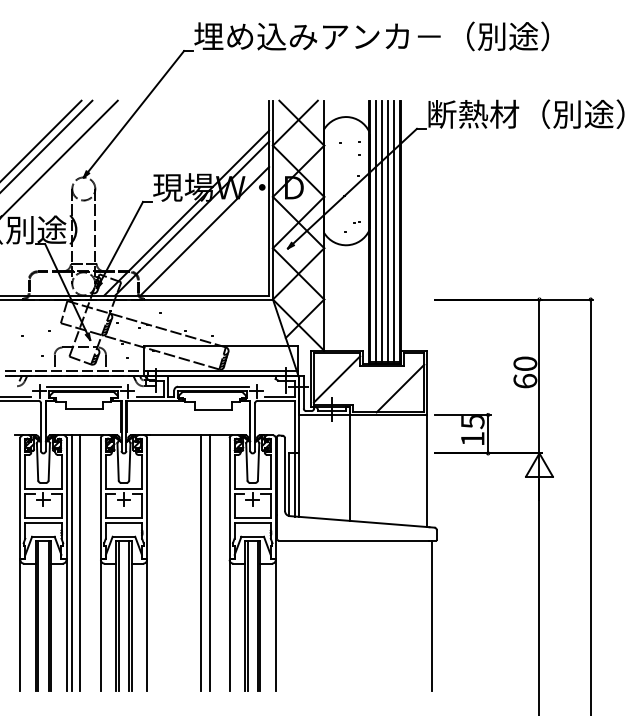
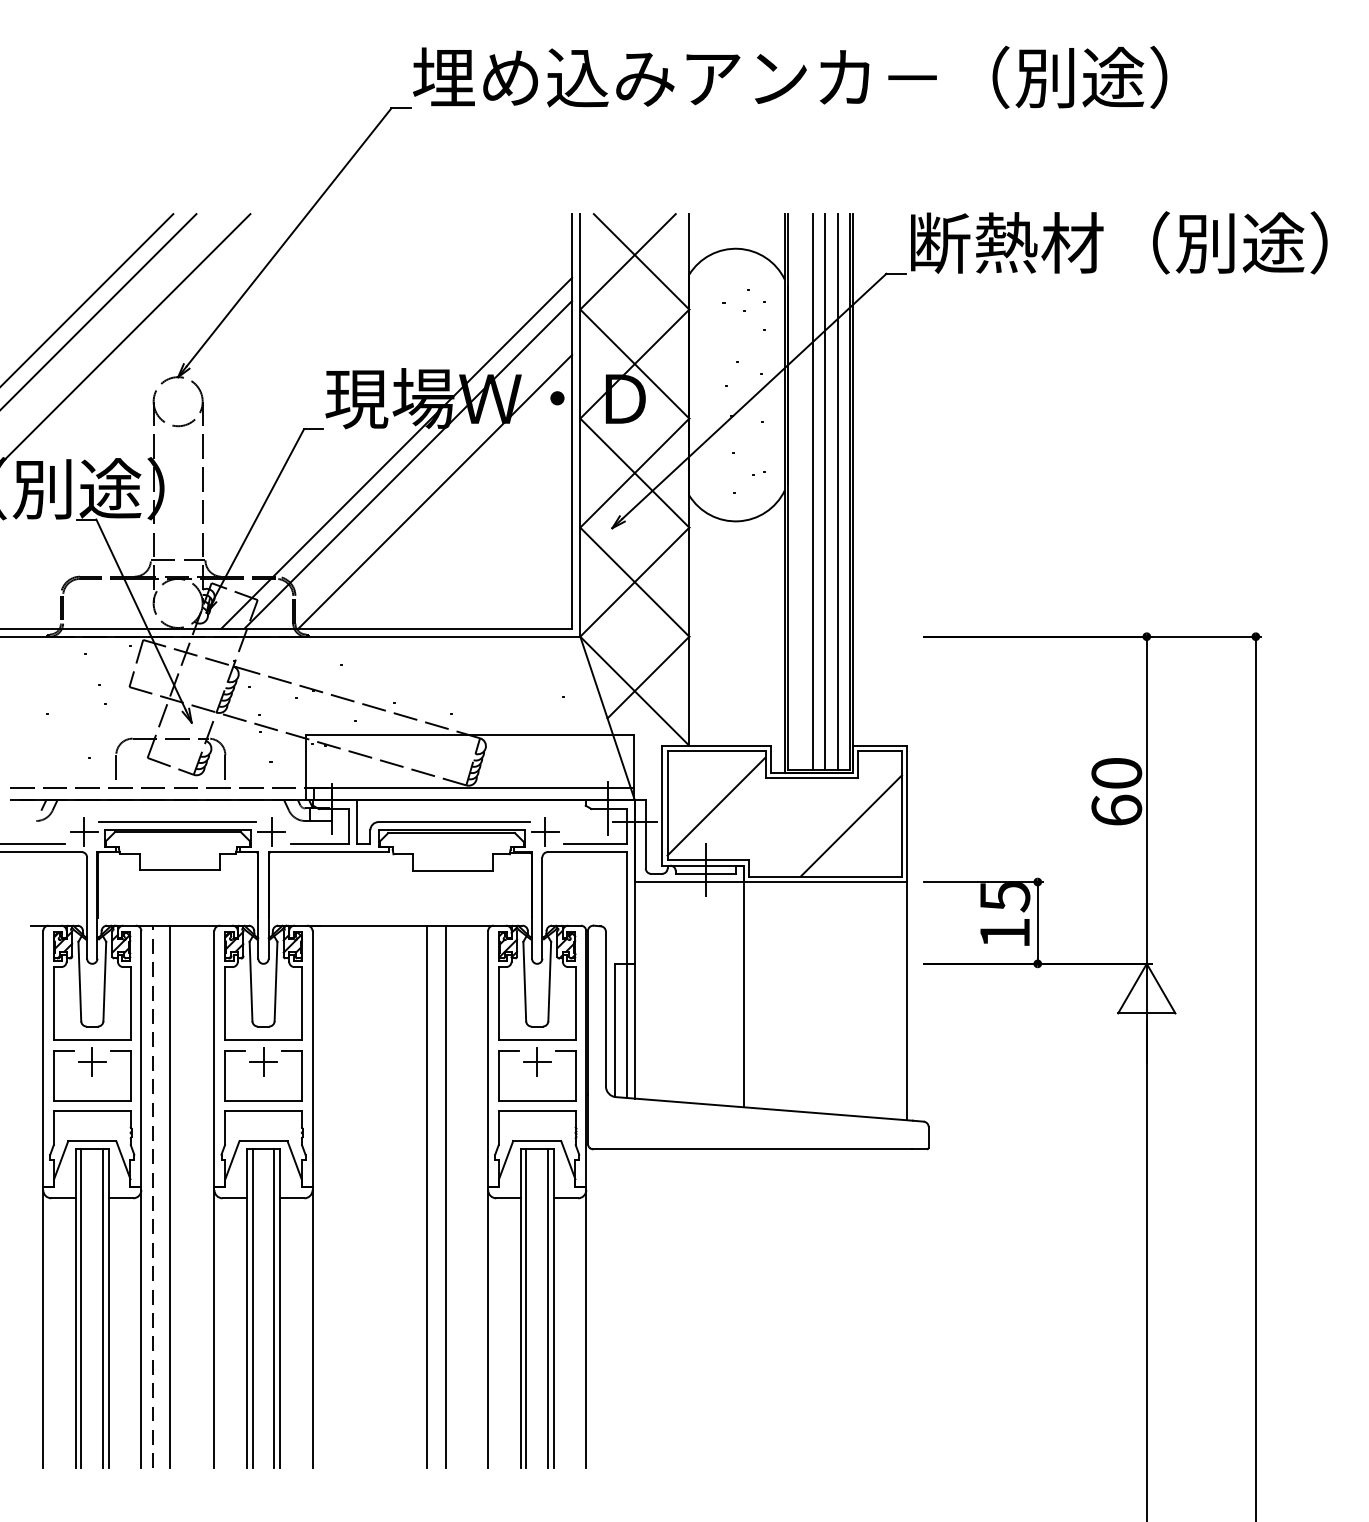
line: (376, 231) -> (800, 492), removed
line: (72, 563) -> (154, 1197), solid -> dashed
line: (431, 615) -> (917, 1308), removed

